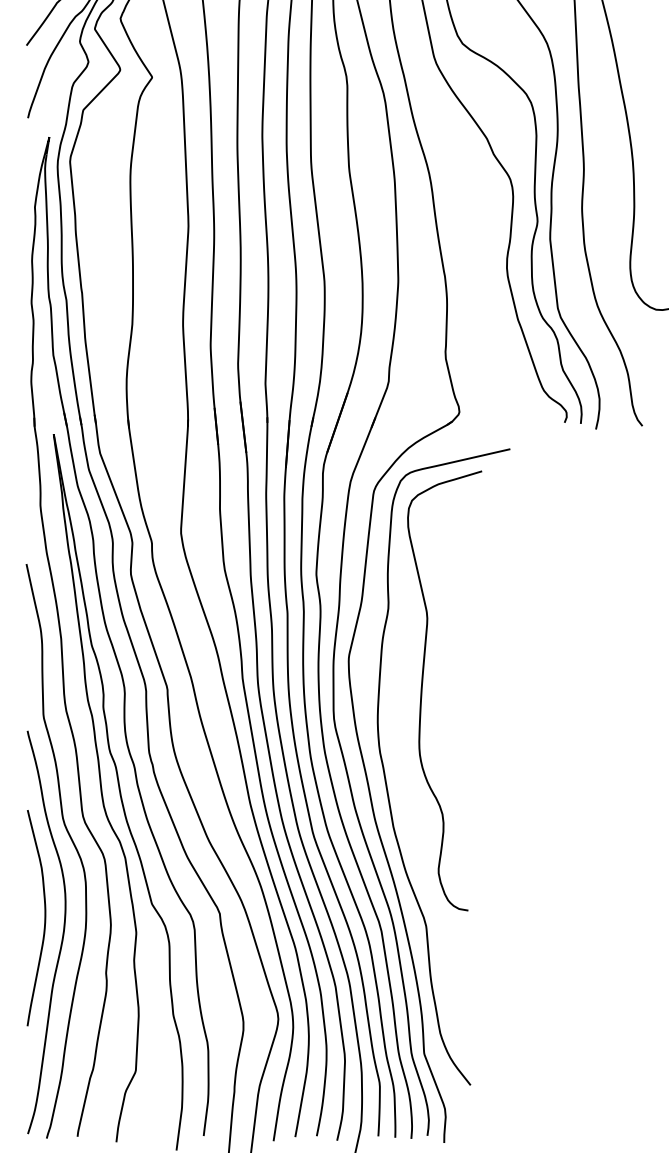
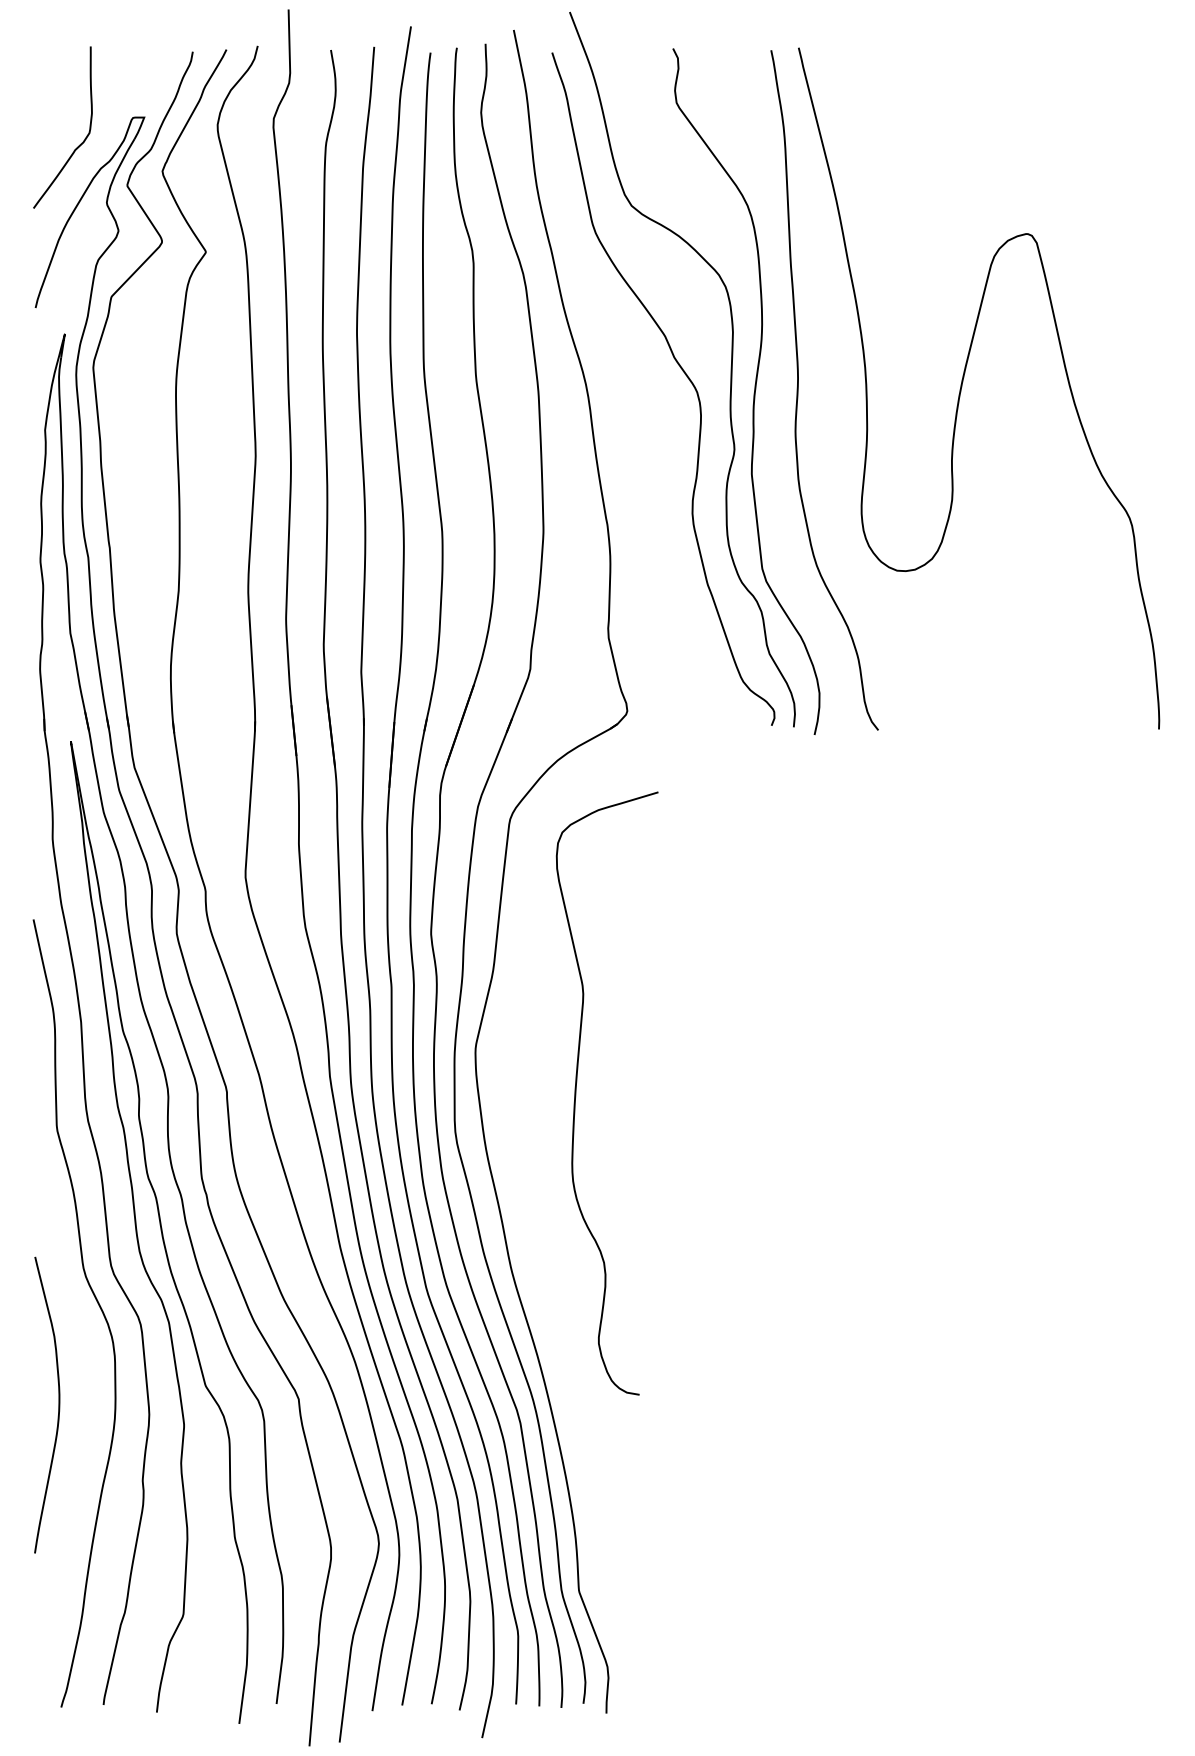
curve: (385, 777) -> (526, 1212), removed
curve: (62, 936) -> (82, 1430), removed

